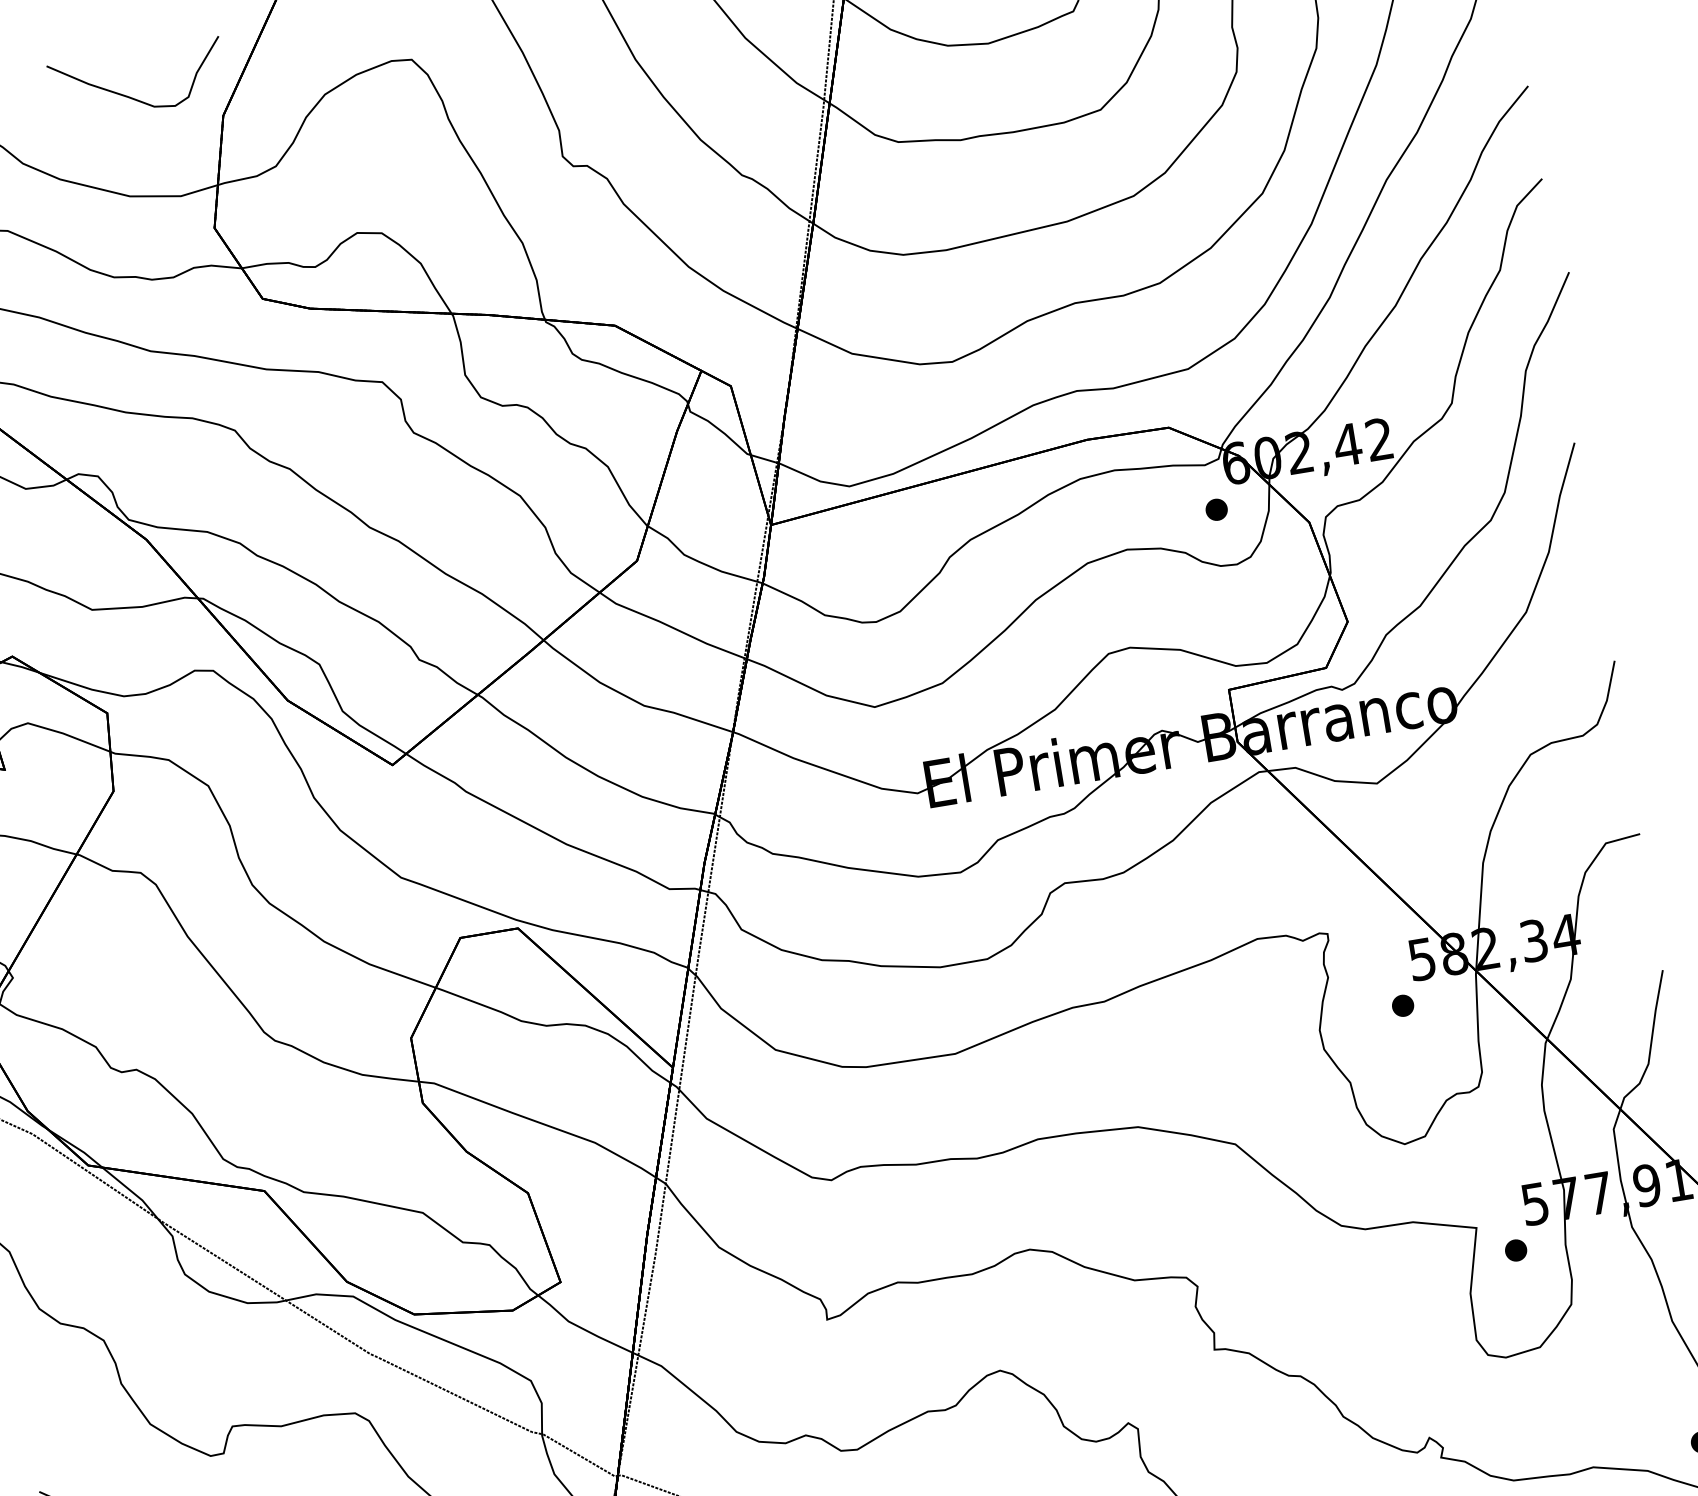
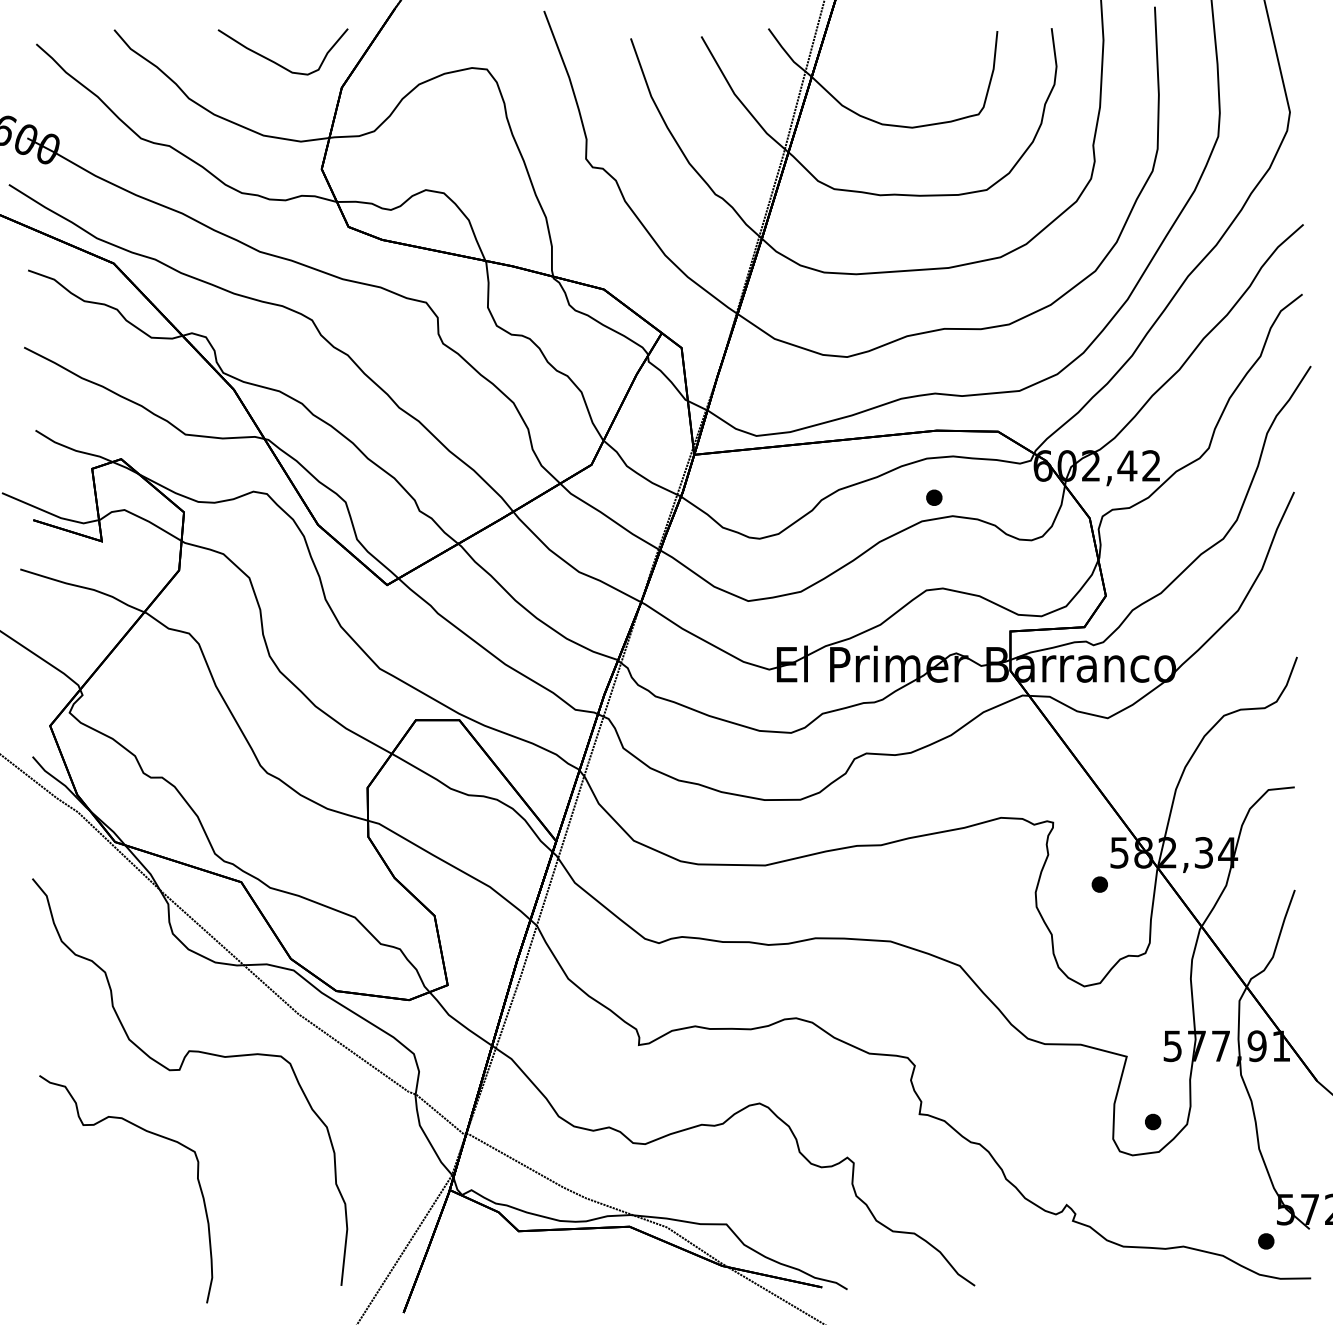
part: (1216, 509) -> (934, 497), moved
part: (1516, 1249) -> (1153, 1121), moved

